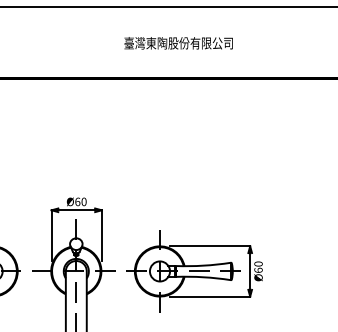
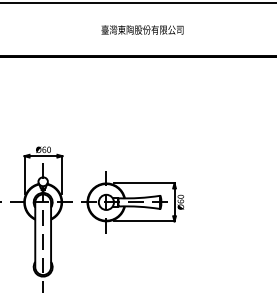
text: (178, 42) -> (142, 29), moved

